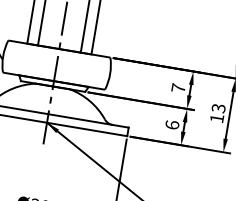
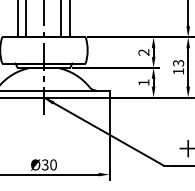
text: (178, 88) -> (143, 52), 7 -> 2
text: (171, 124) -> (143, 82), 6 -> 1

